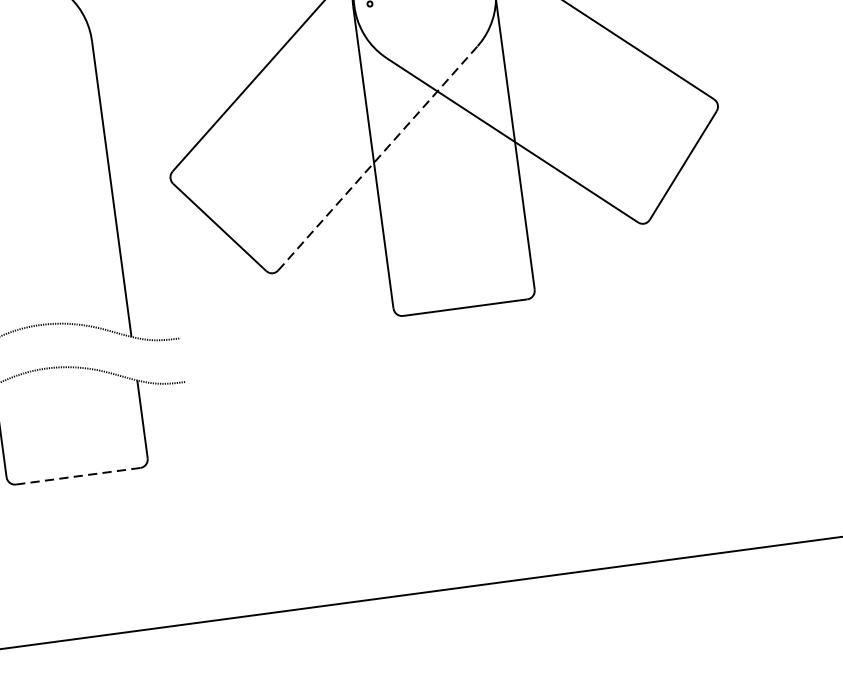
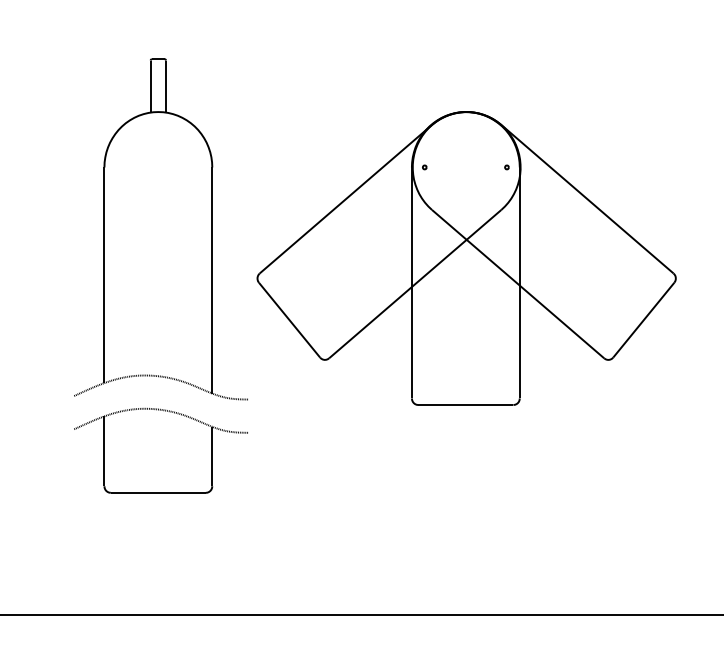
line: (378, 158) -> (415, 284), dashed -> solid
line: (78, 475) -> (158, 492), dashed -> solid

